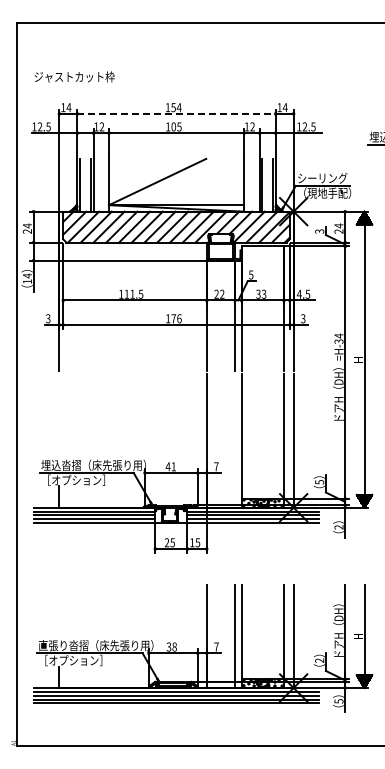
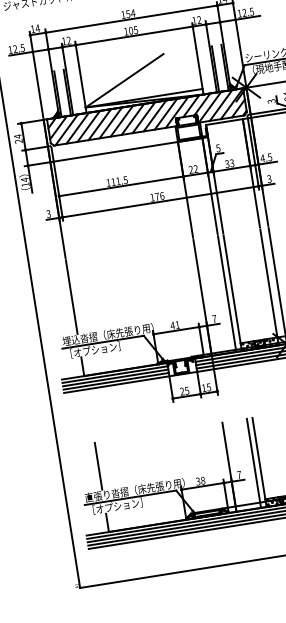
line: (177, 113) -> (132, 18), dashed -> solid
line: (59, 416) -> (71, 297), added
line: (235, 440) -> (227, 293), added
line: (59, 612) -> (98, 466), added

